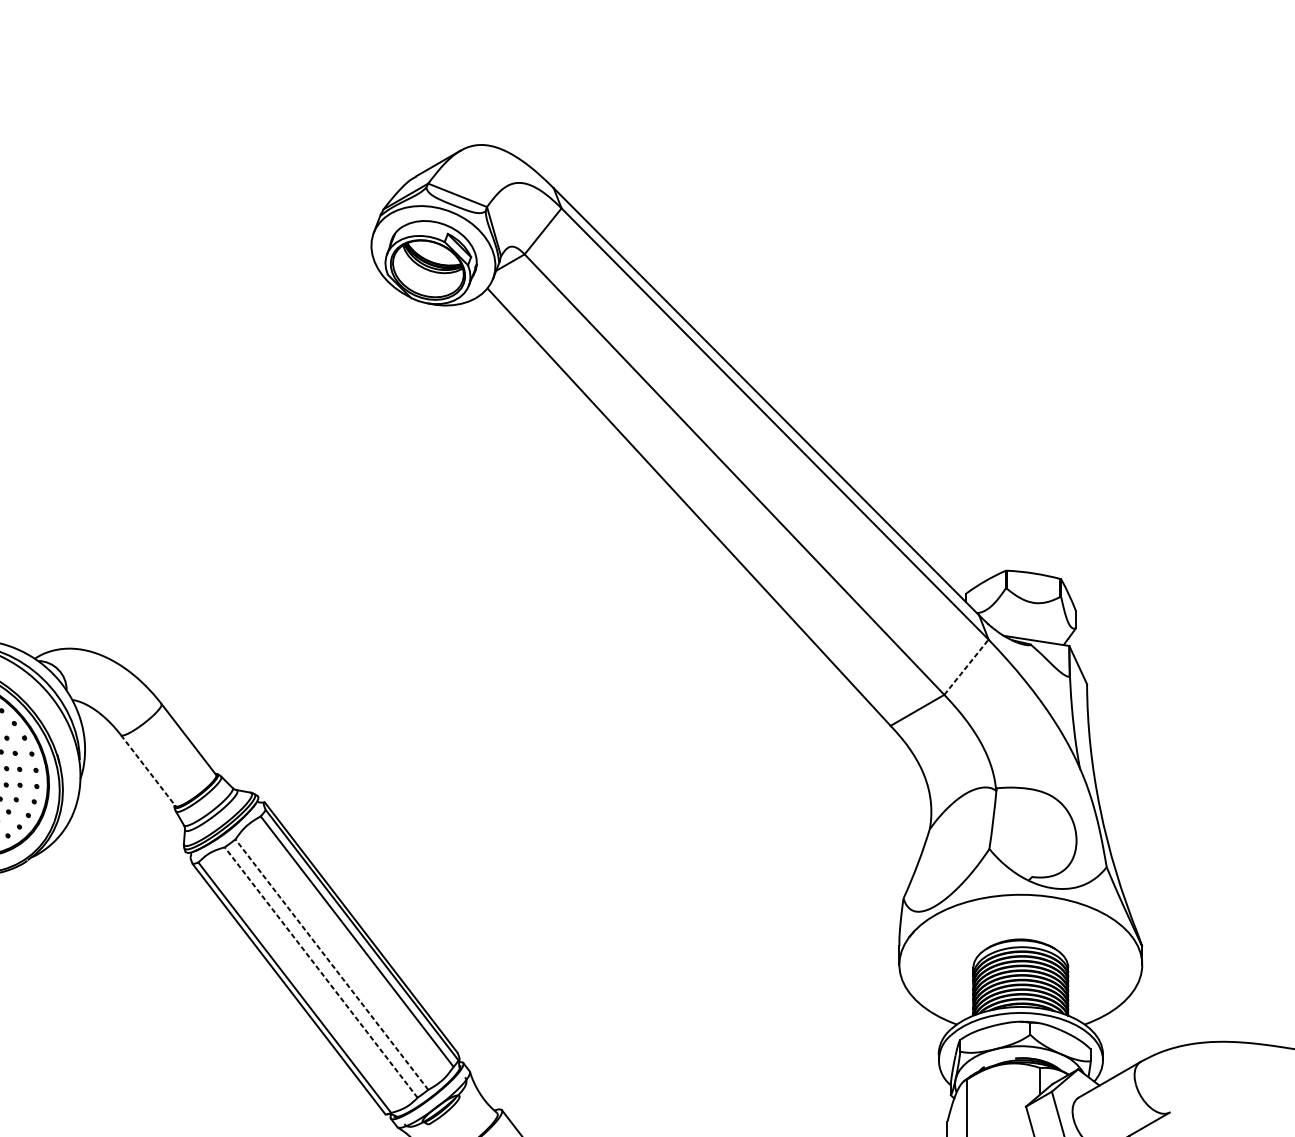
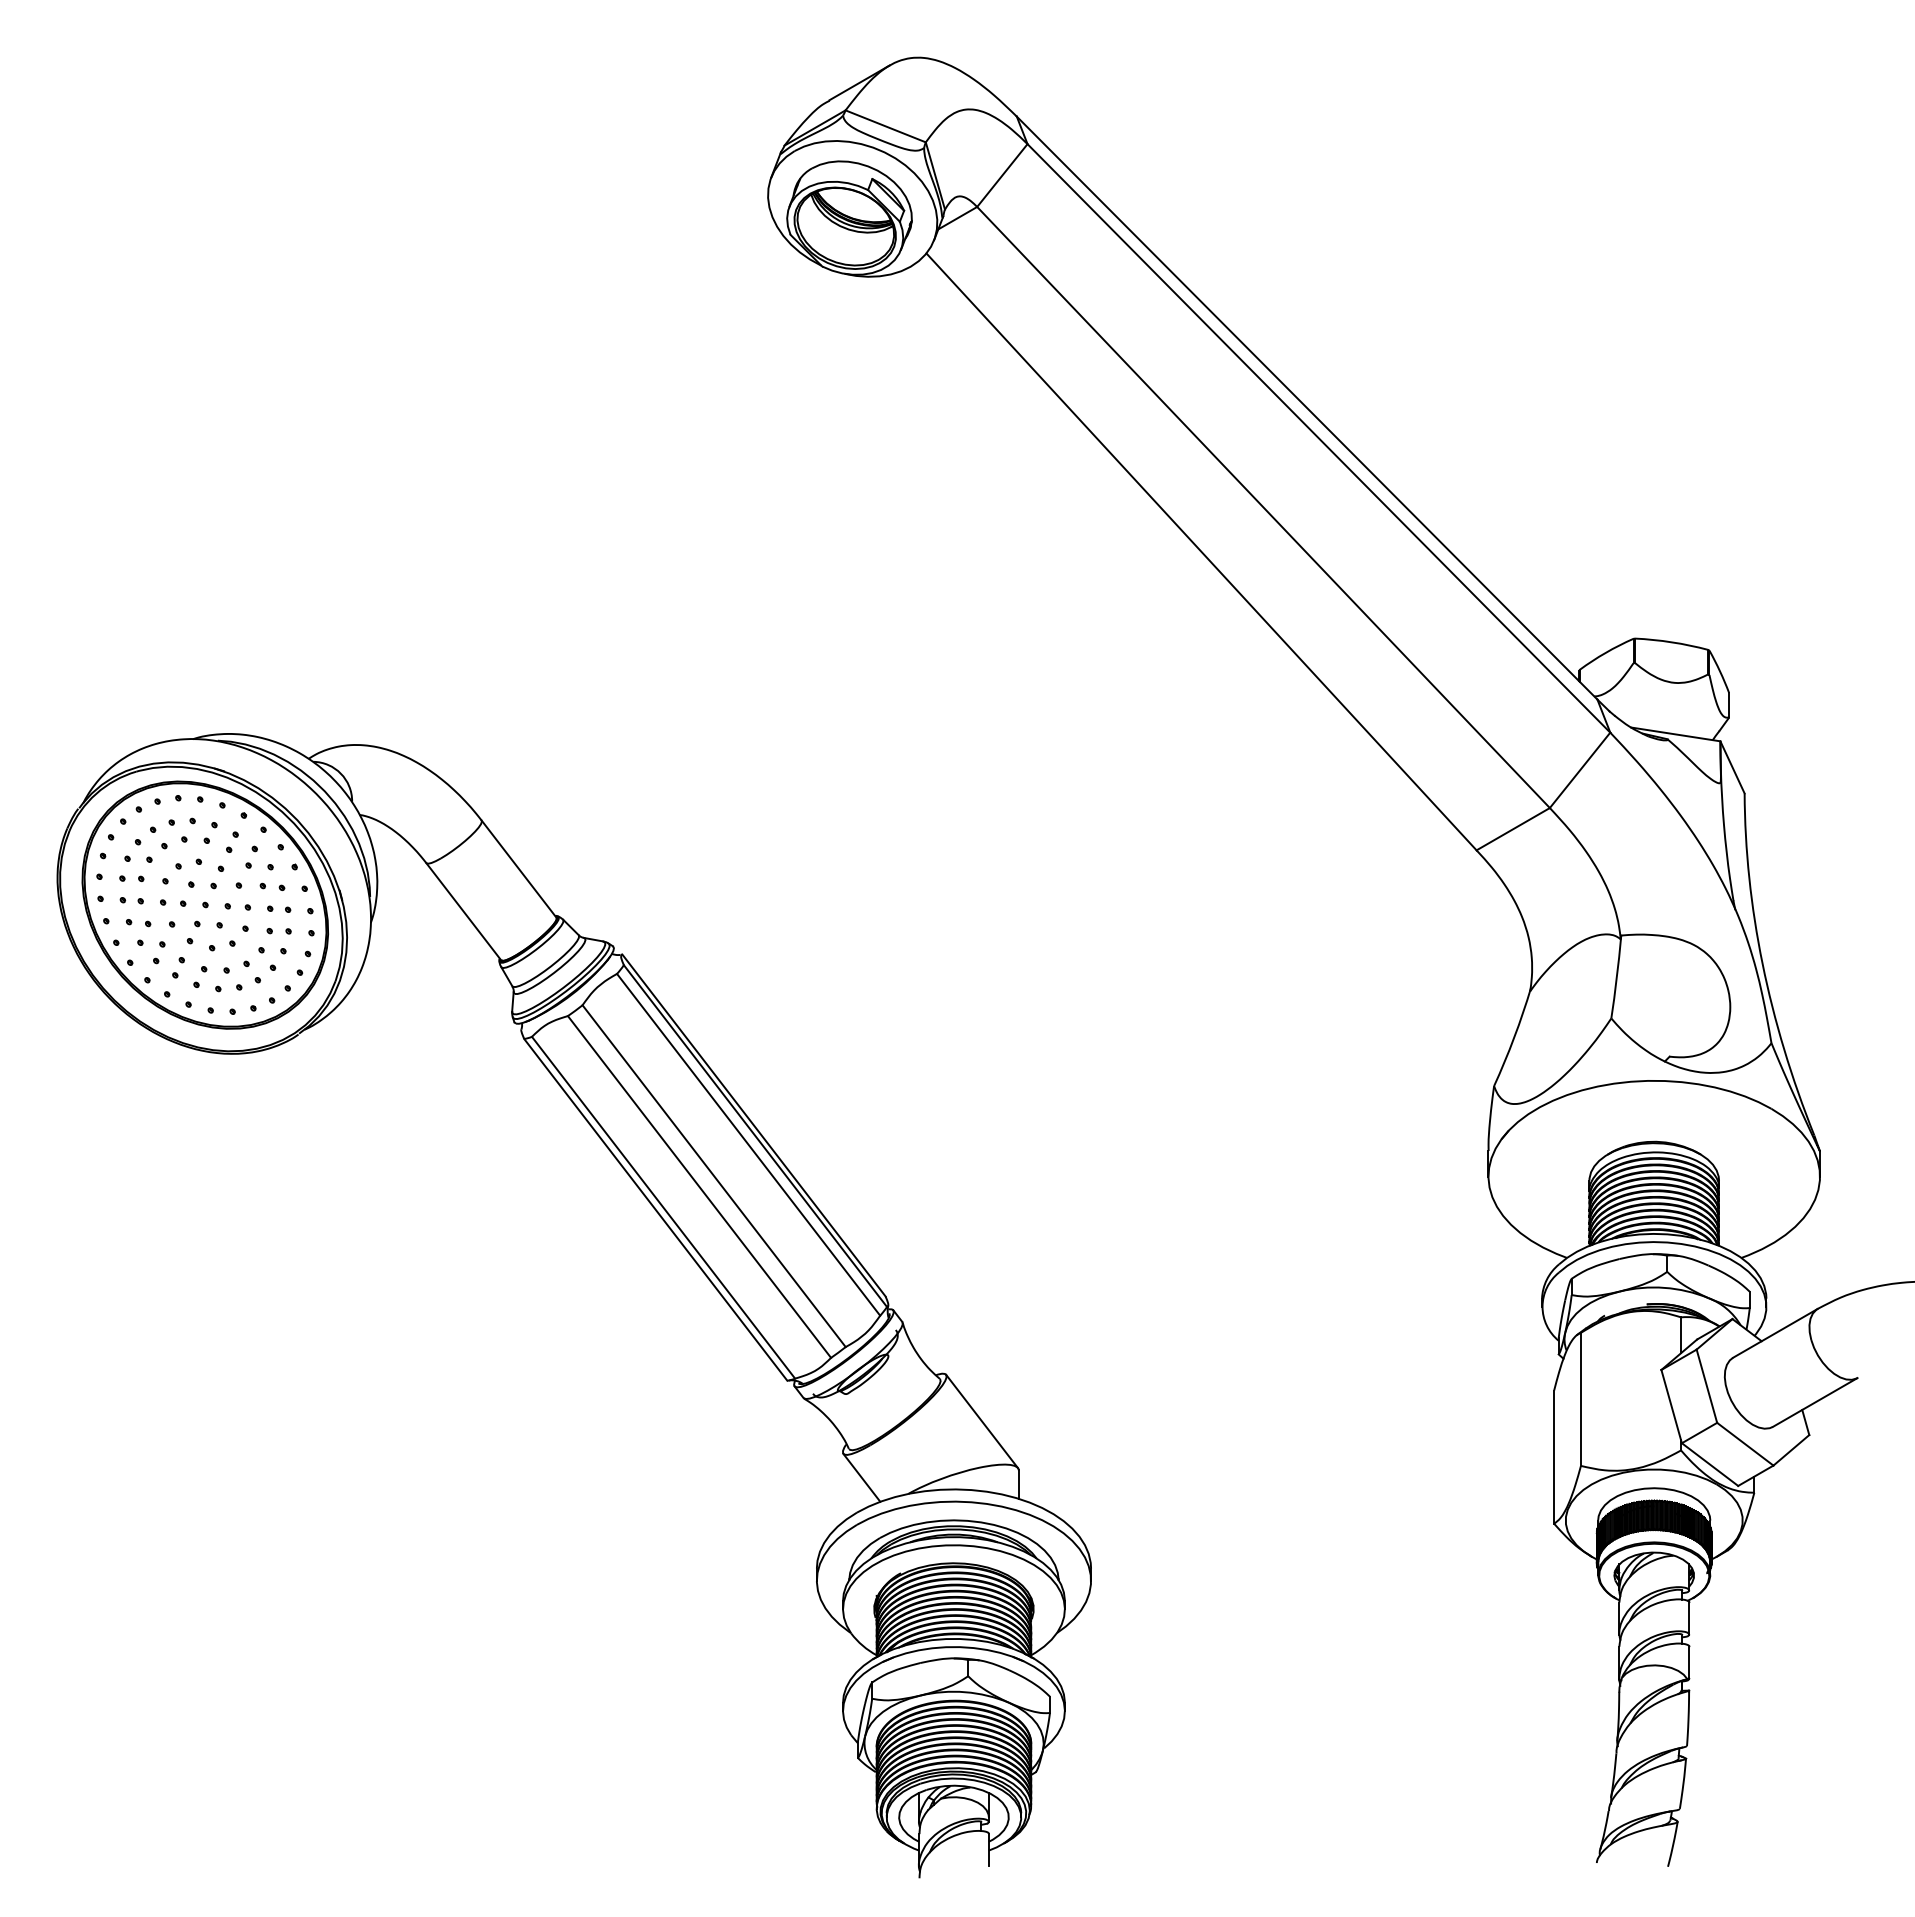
line: (966, 666) -> (1580, 769), dashed -> solid
line: (148, 771) -> (464, 912), dashed -> solid
line: (332, 964) -> (714, 1176), dashed -> solid
line: (321, 972) -> (699, 1186), dashed -> solid

